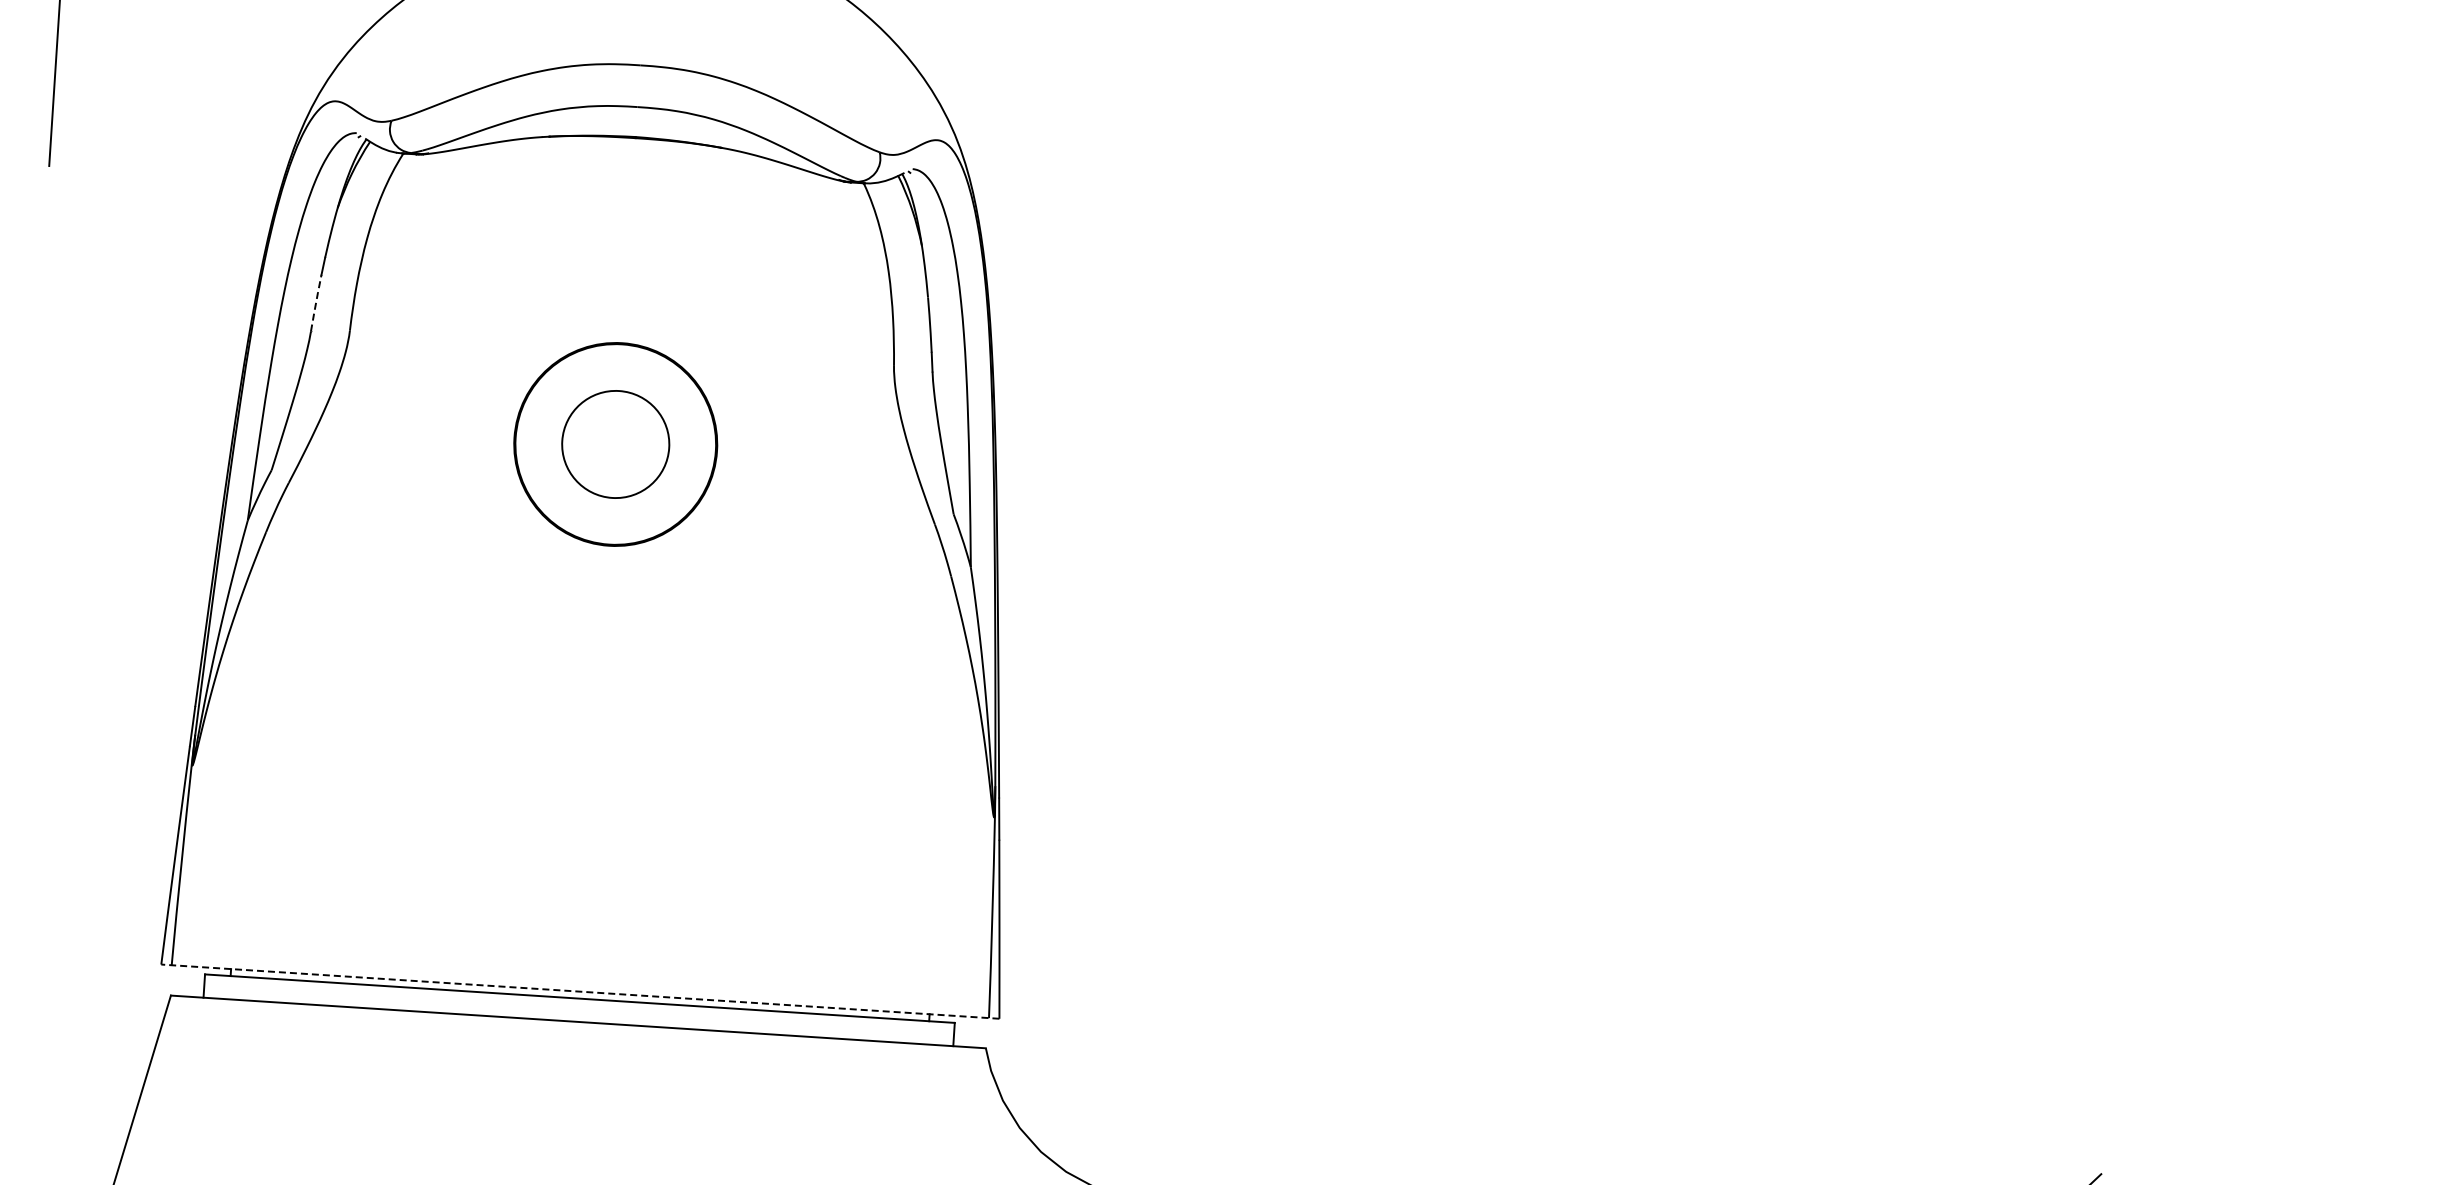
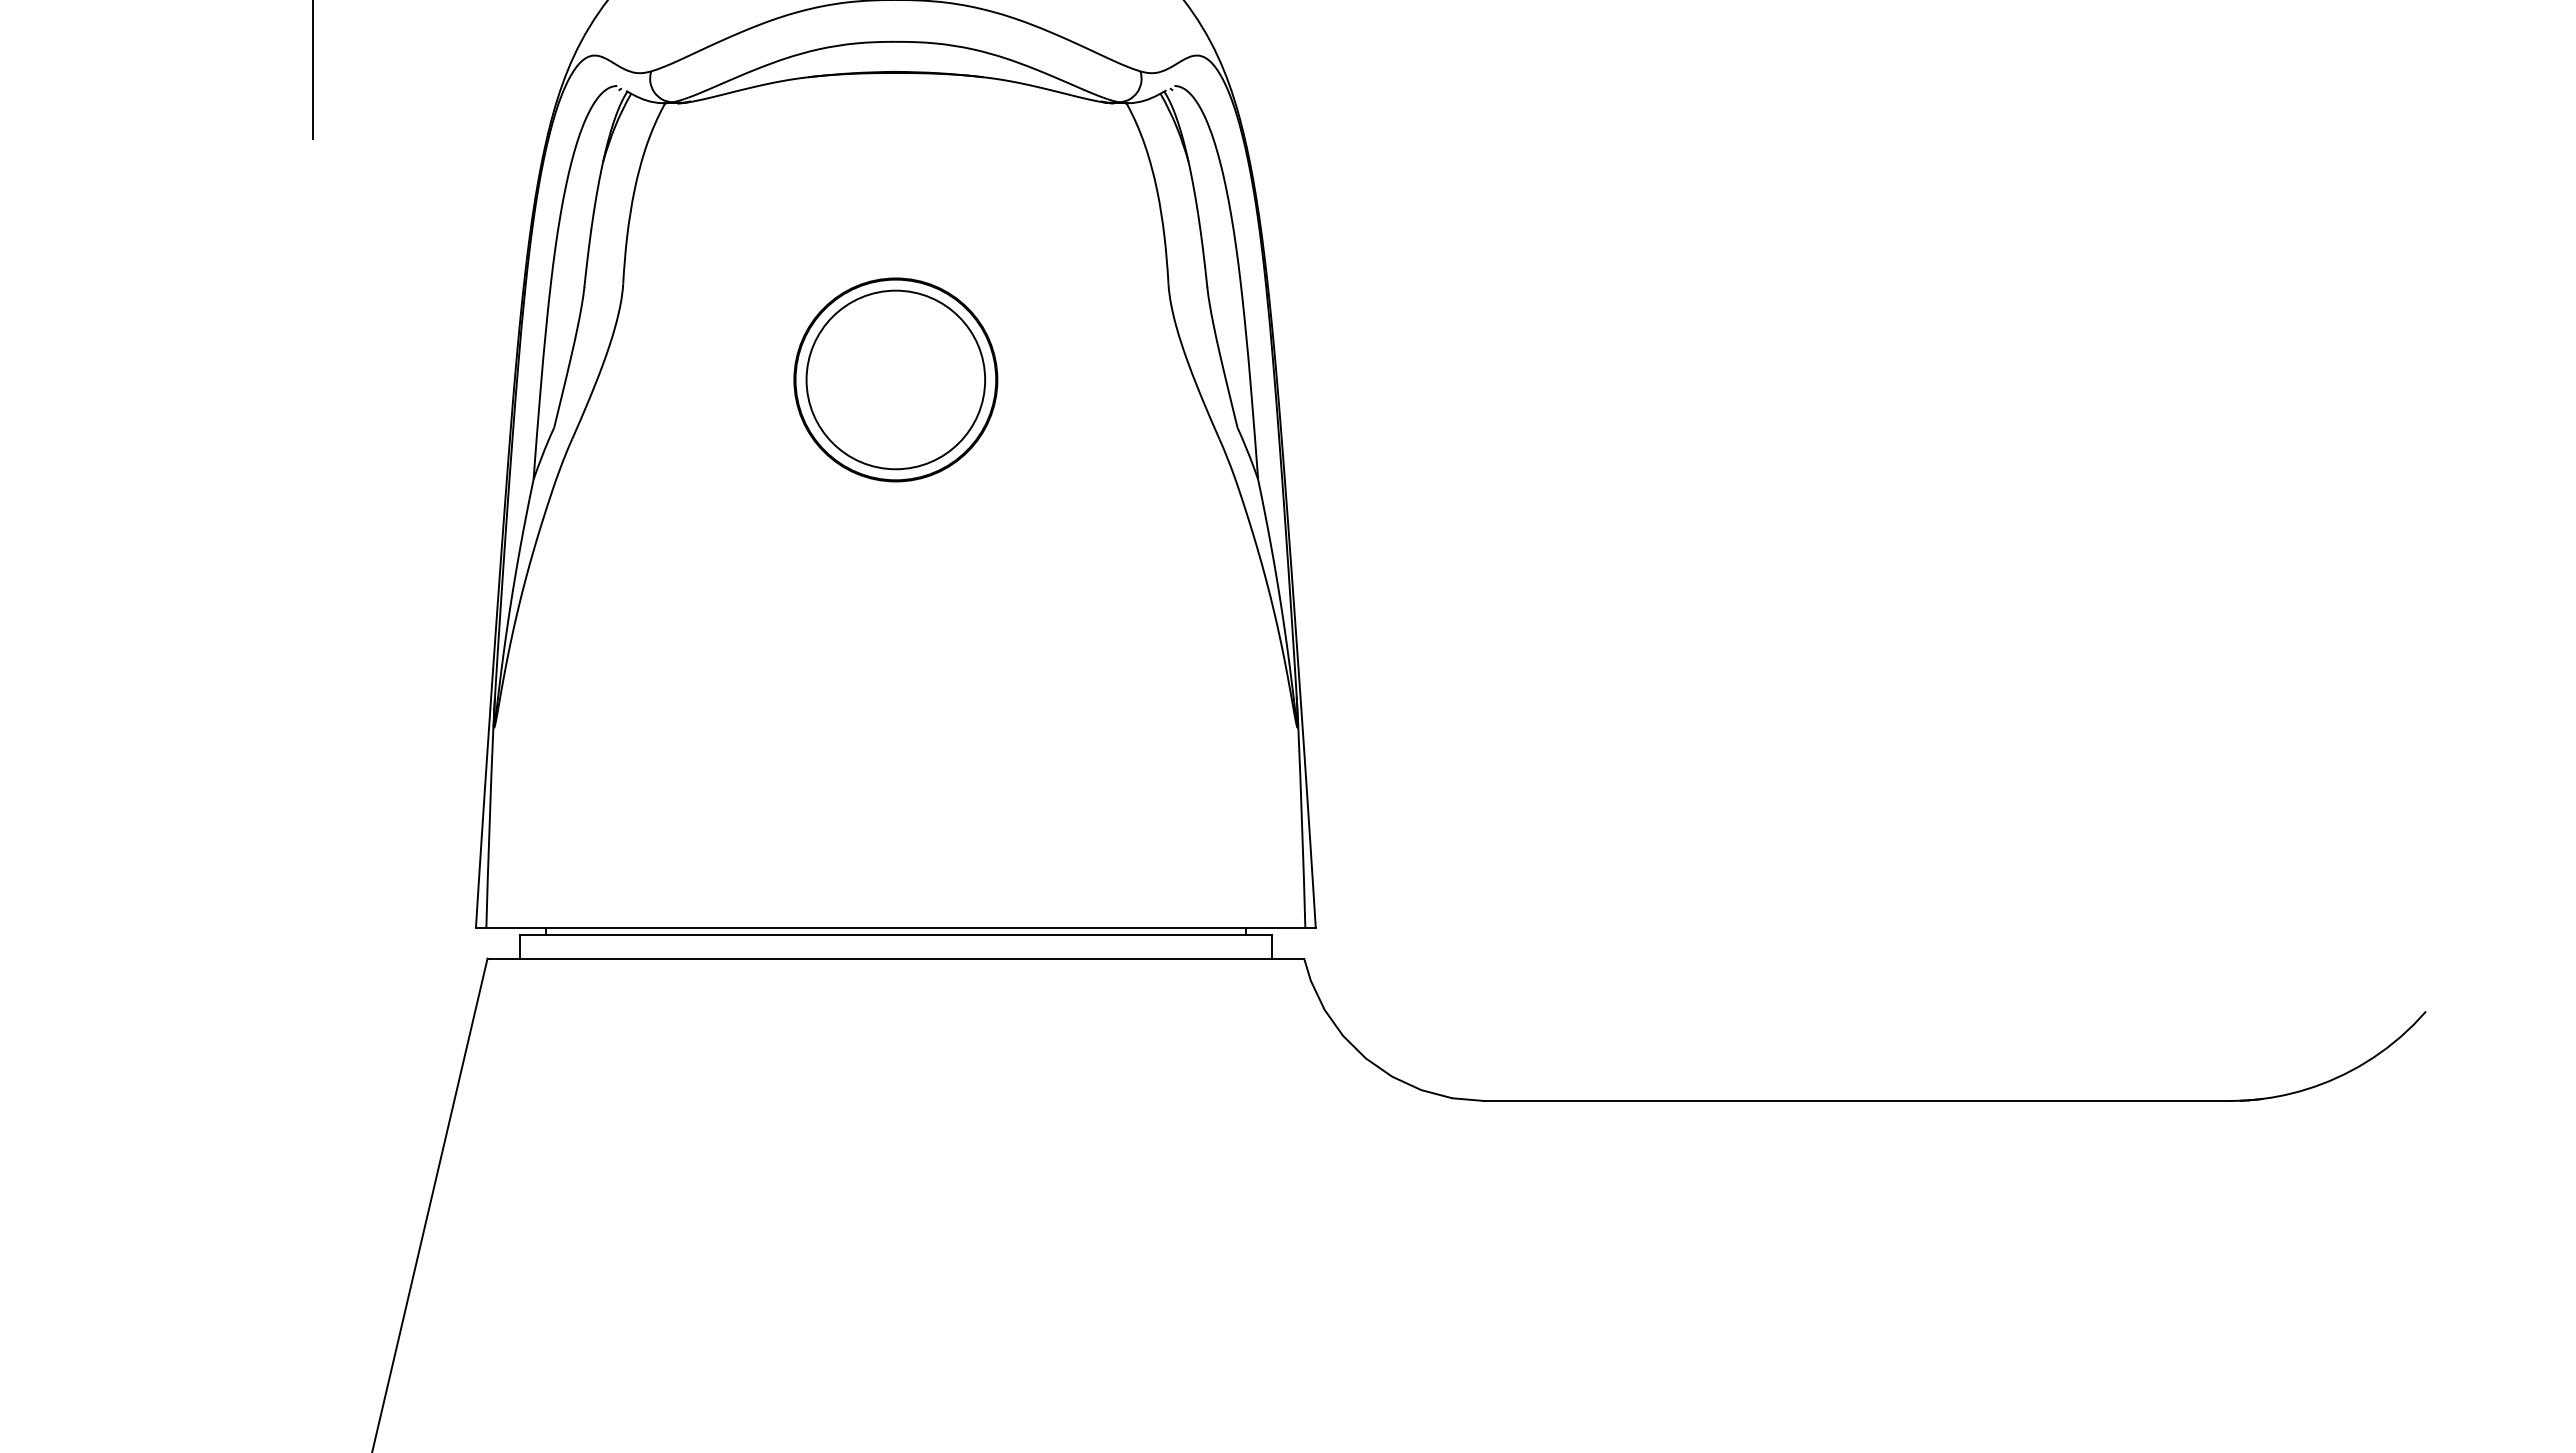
line: (315, 302) -> (587, 257), dashed -> solid
circle: (615, 444) -> (895, 379), size x1.67
line: (579, 991) -> (895, 928), dashed -> solid

